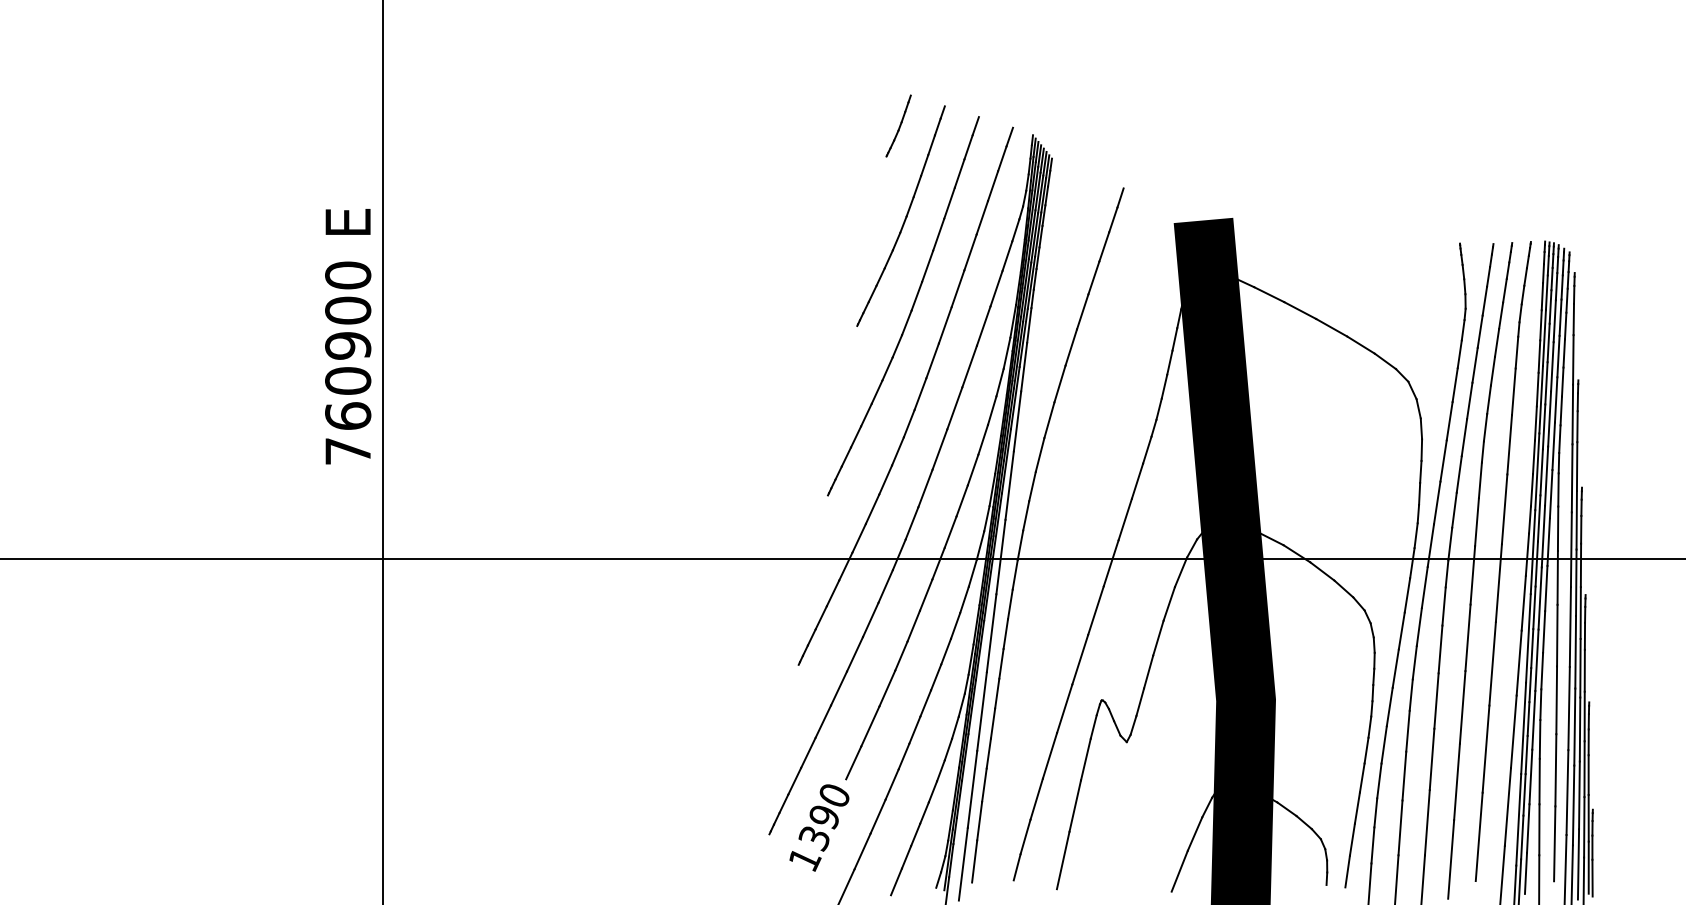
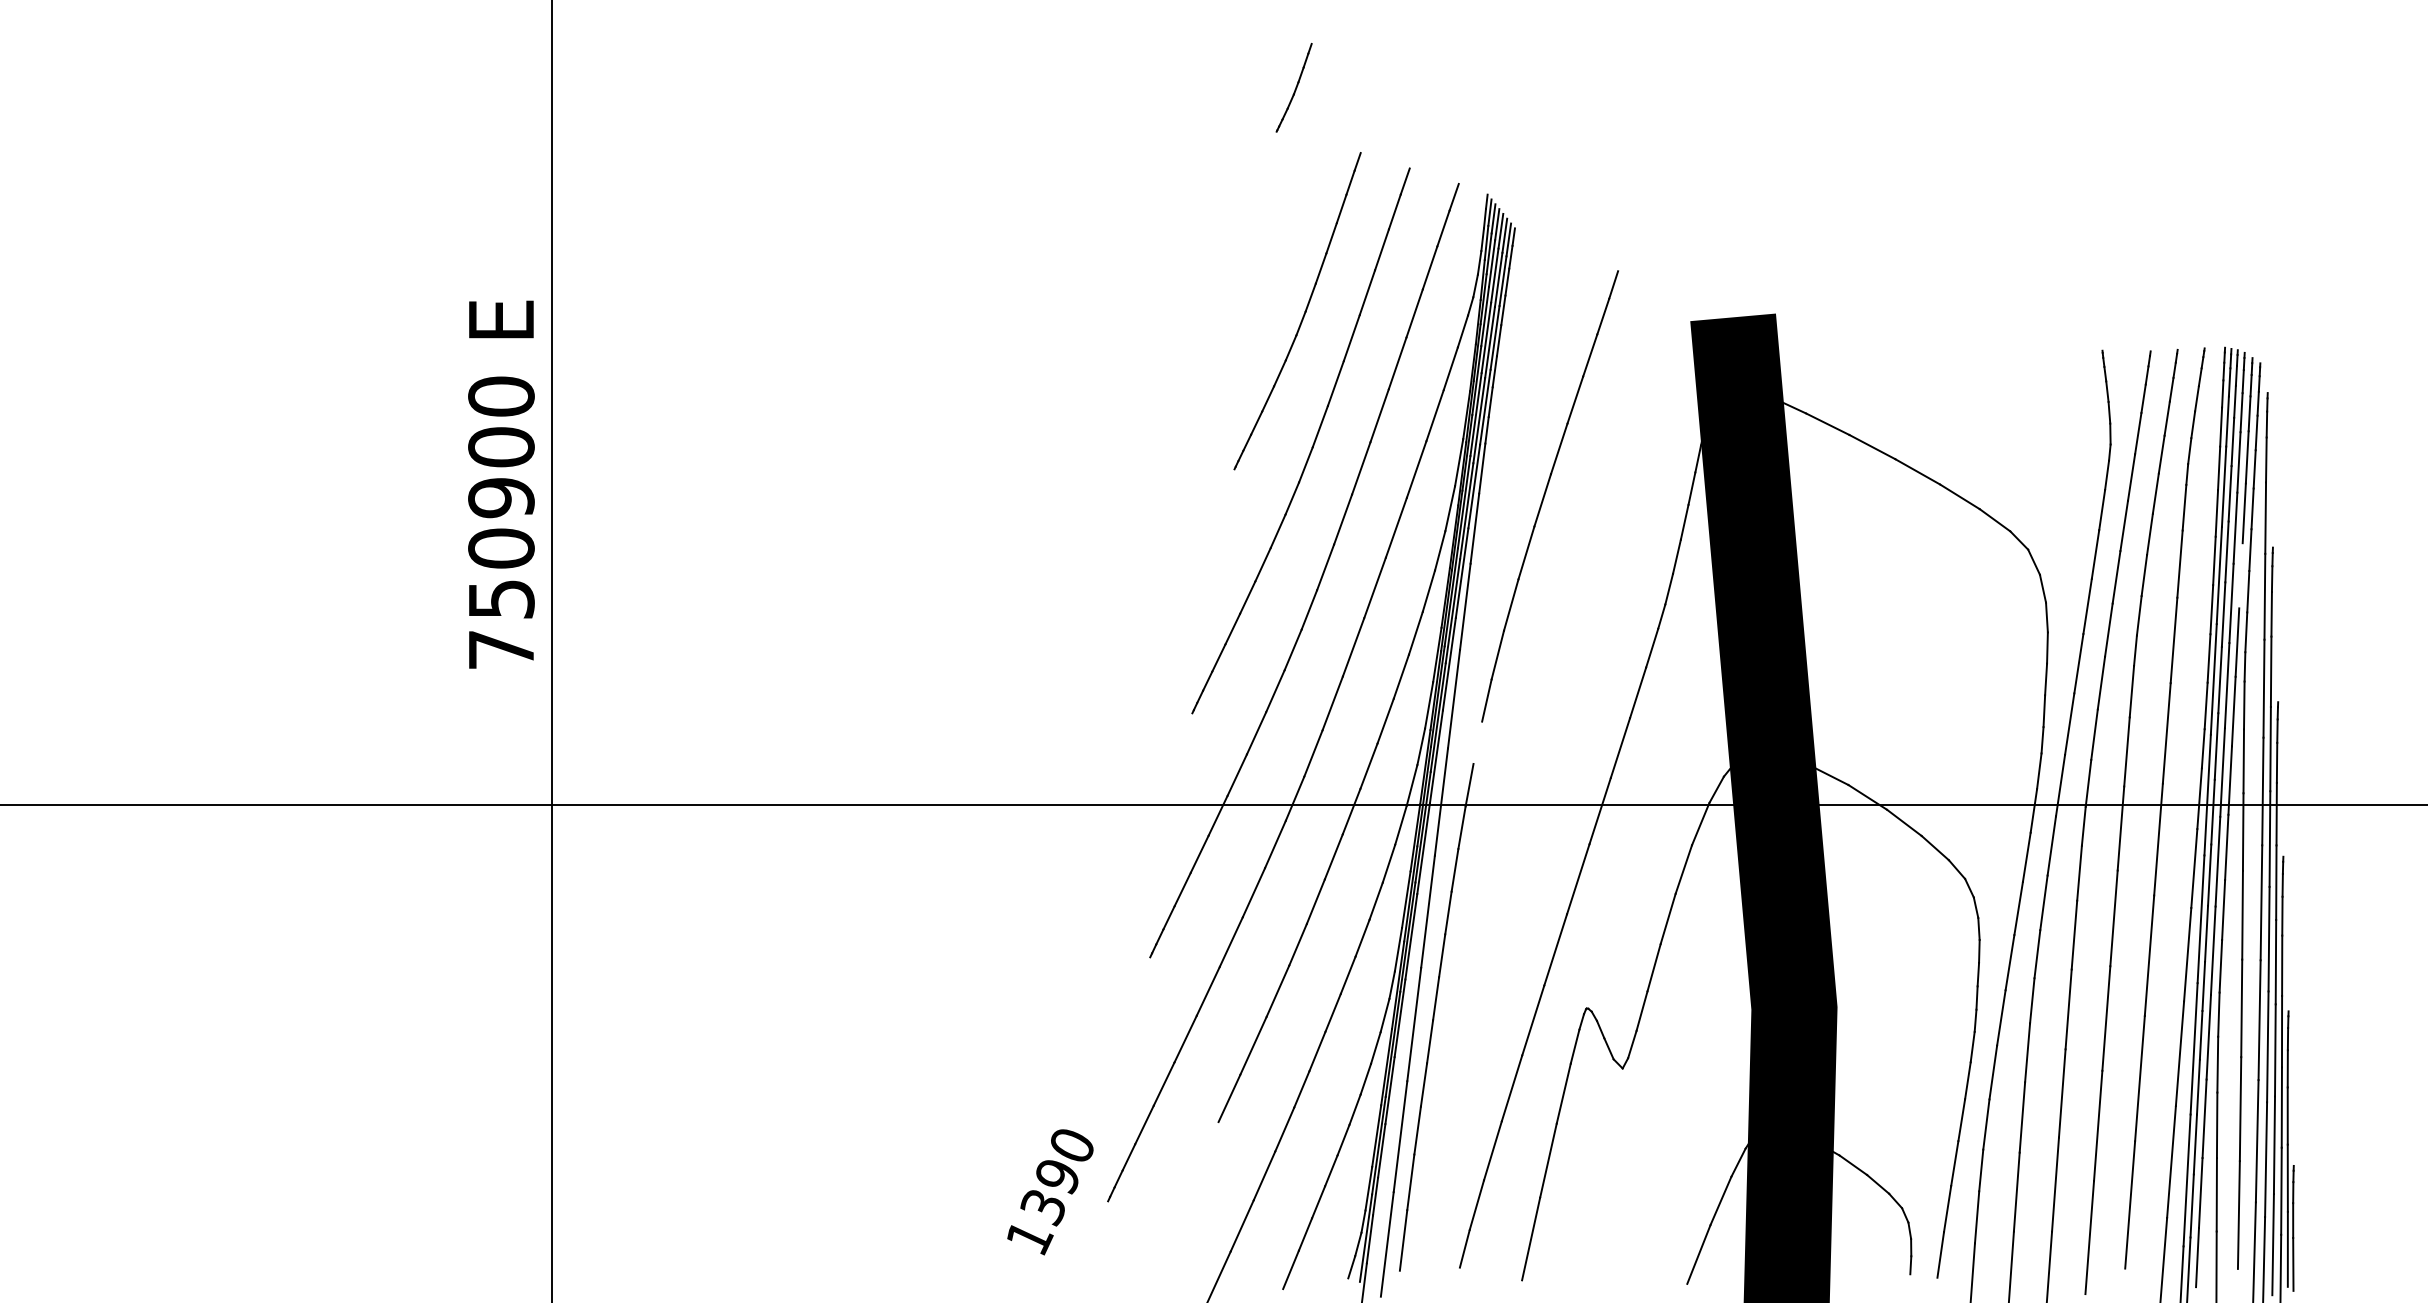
part: (898, 125) -> (1293, 87), moved
line: (1555, 399) -> (2240, 575), removed
text: (348, 415) -> (501, 598), 760900 -> 750900
line: (1026, 515) -> (1478, 742), removed
text: (819, 827) -> (1050, 1191), moved

